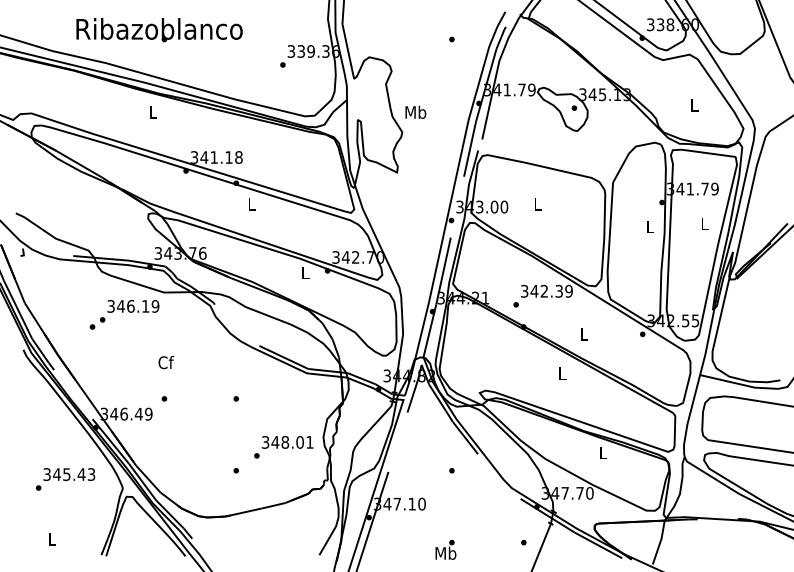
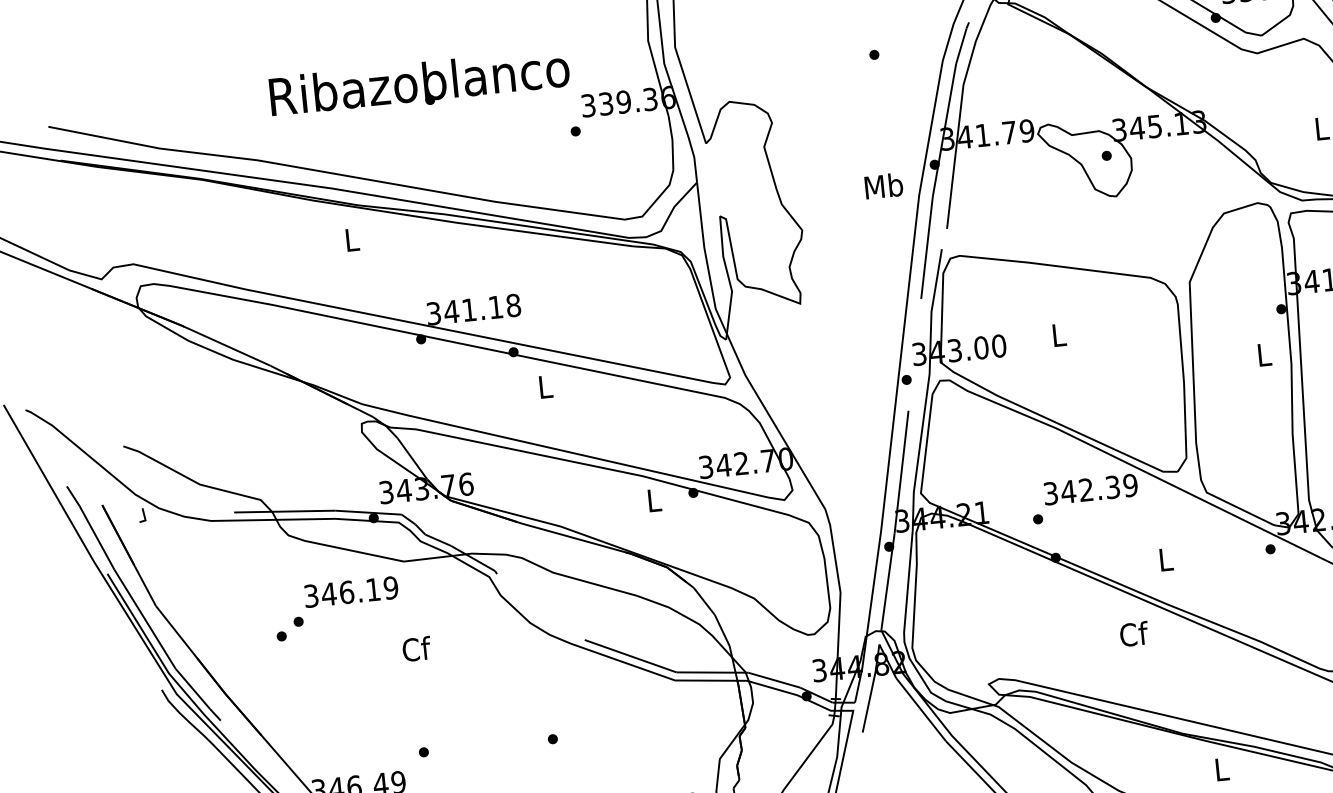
text: (159, 30) -> (419, 84), moved
text: (415, 111) -> (883, 184), moved
text: (166, 362) -> (417, 648), moved
text: (562, 373) -> (1133, 634), L -> Cf

